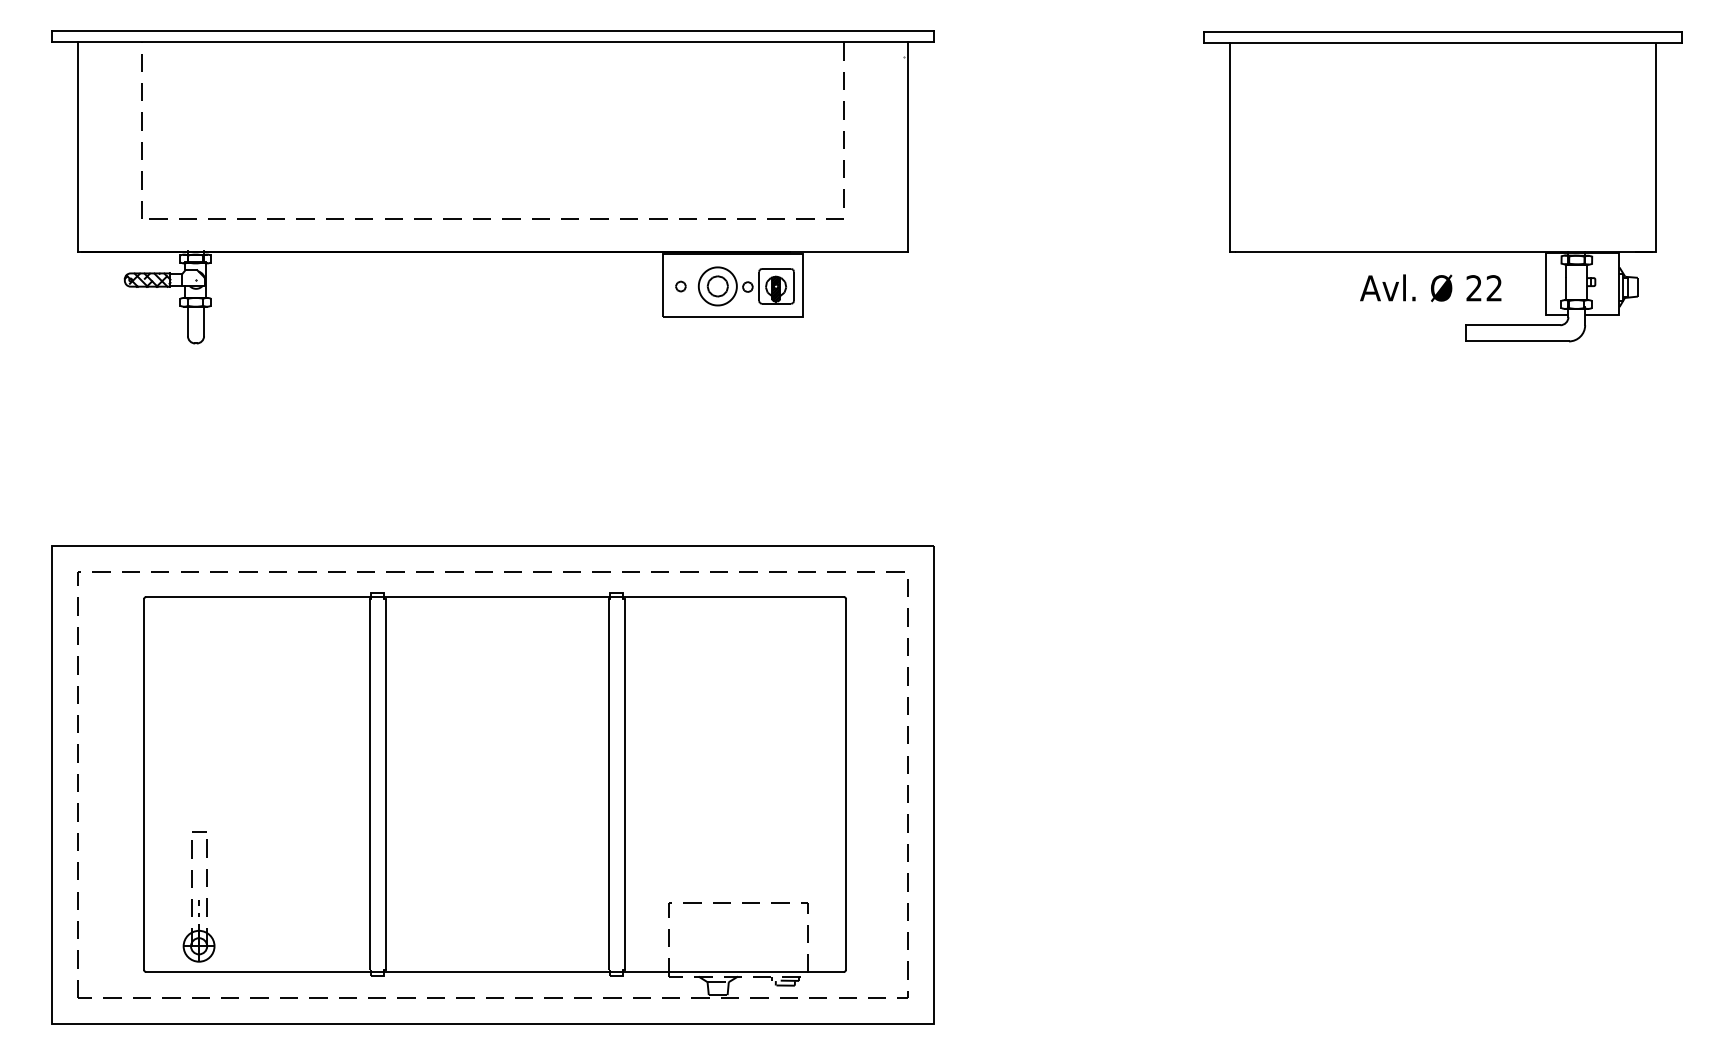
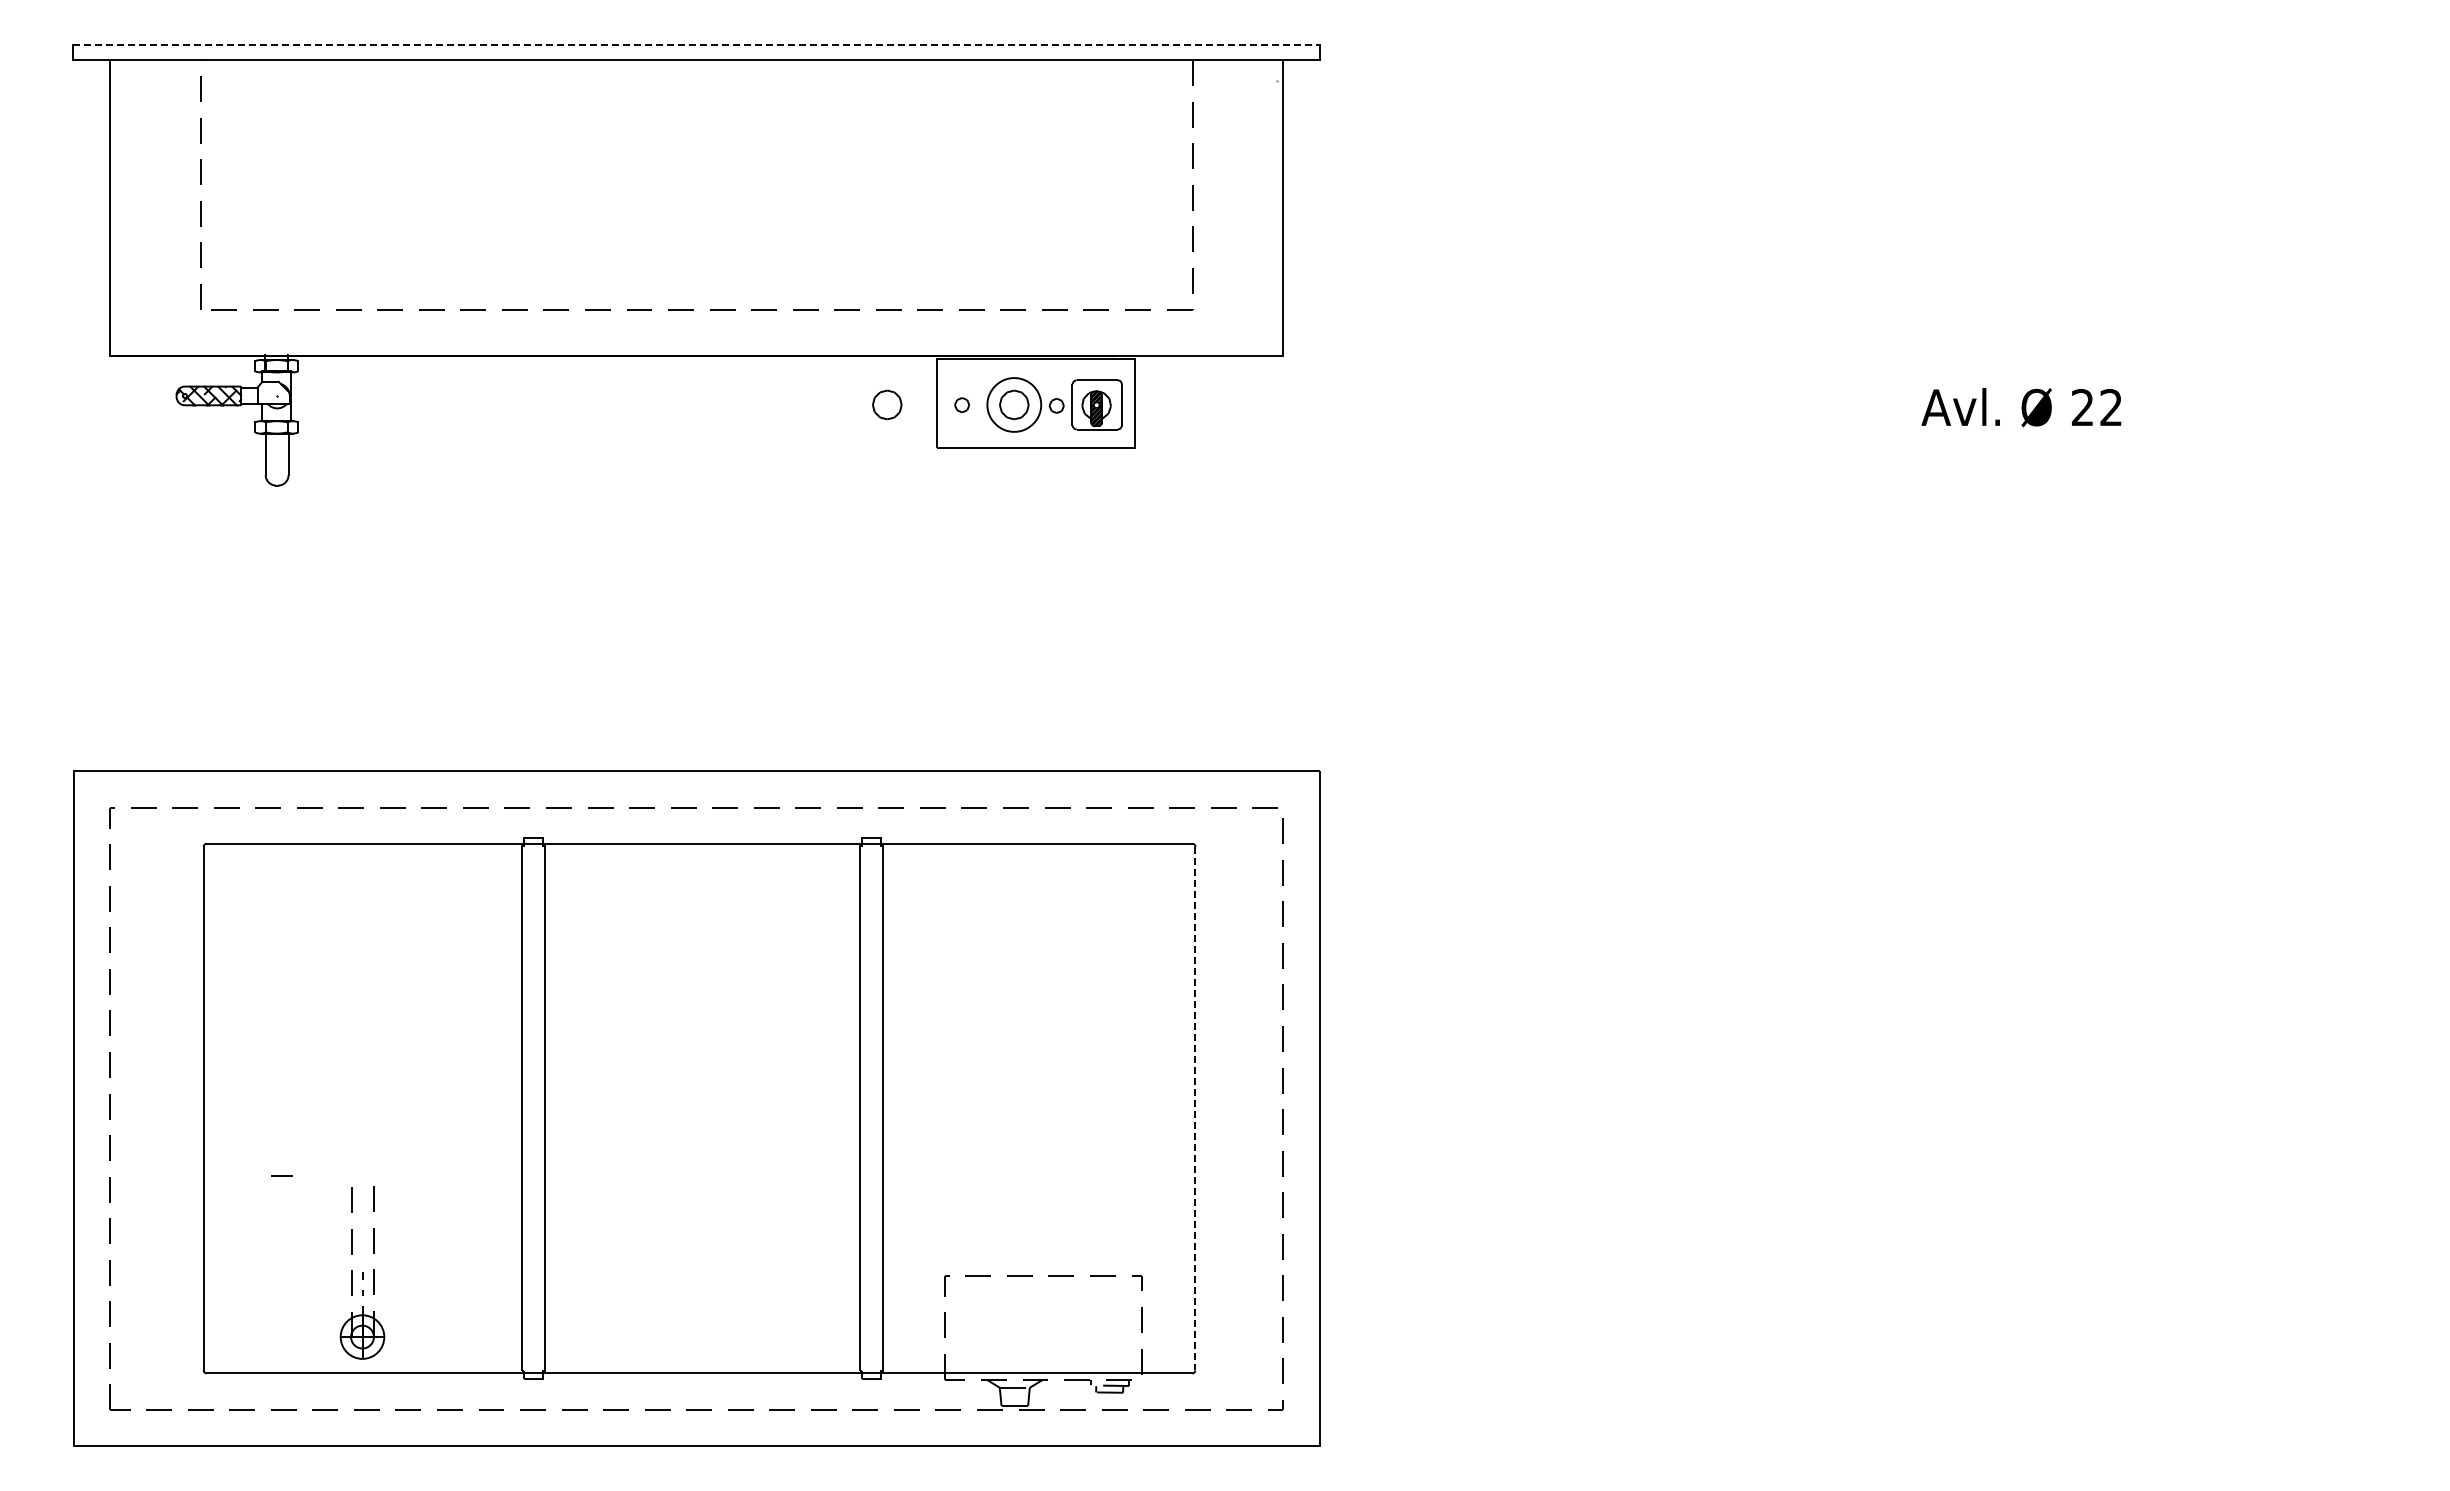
line: (493, 31) -> (697, 44), solid -> dashed
part: (1442, 186) -> (2038, 263), removed
part: (628, 286) -> (887, 404), added
line: (846, 784) -> (1195, 1108), solid -> dashed
part: (199, 900) -> (362, 1272), moved

